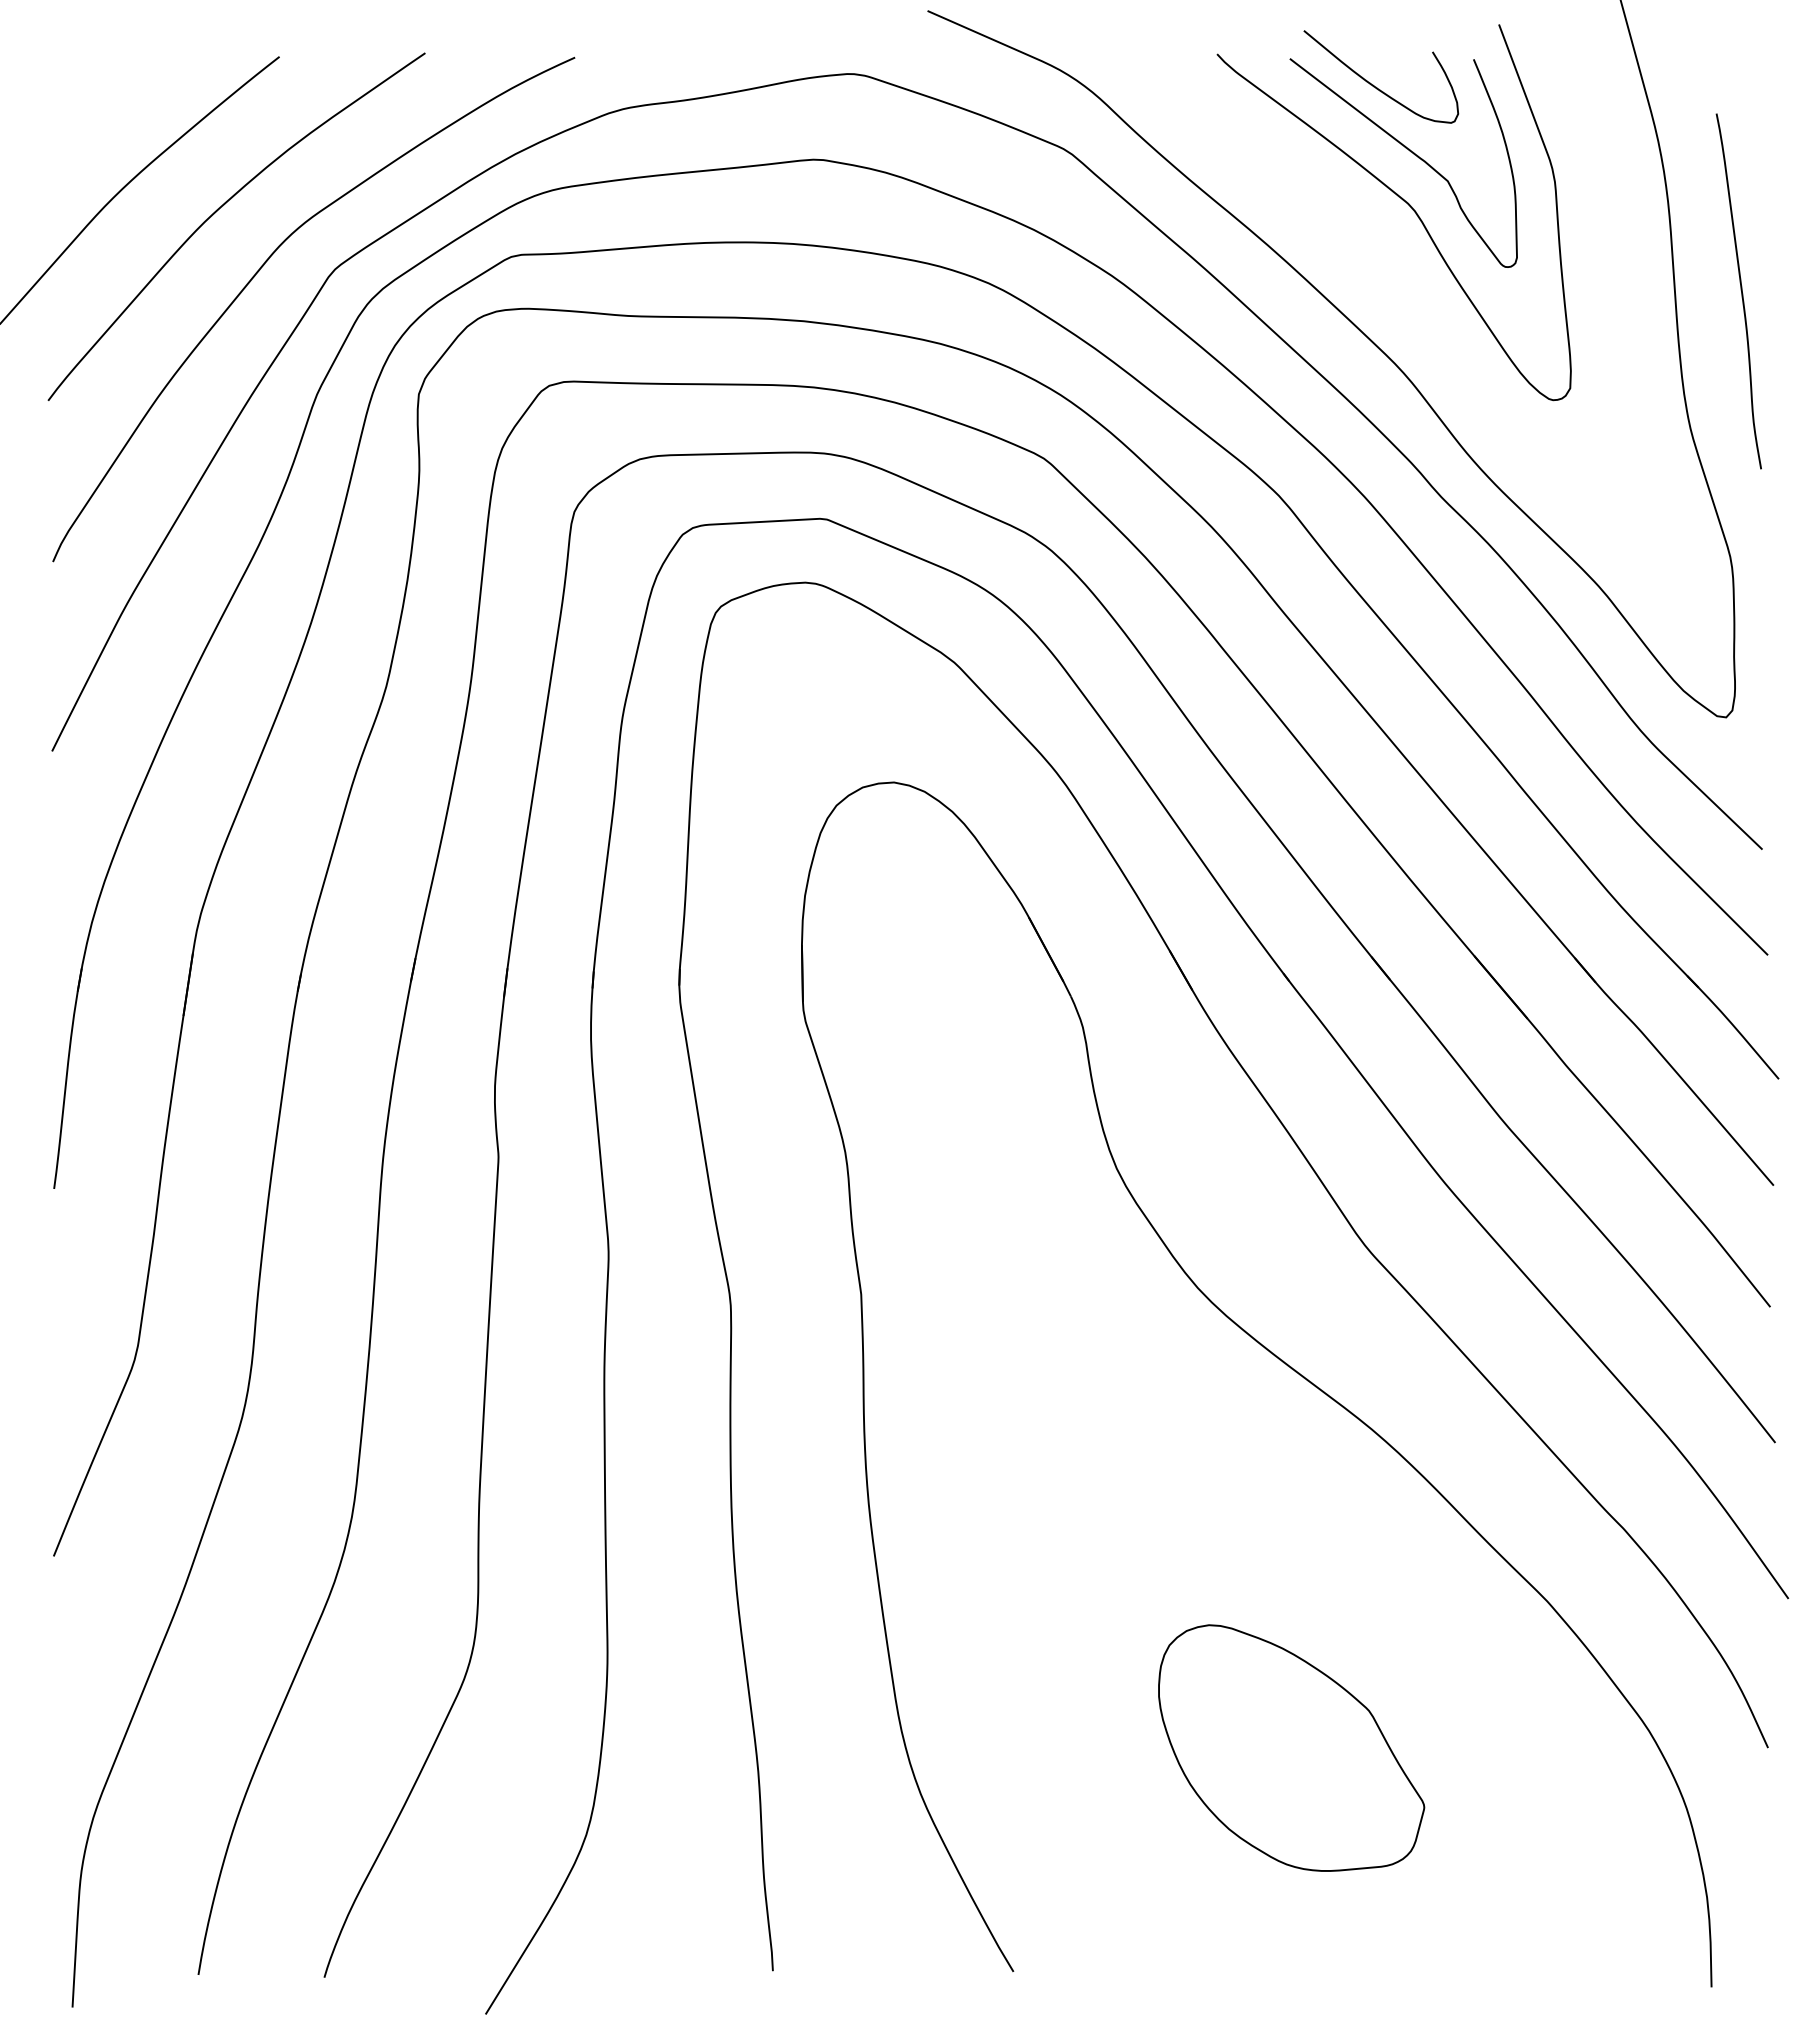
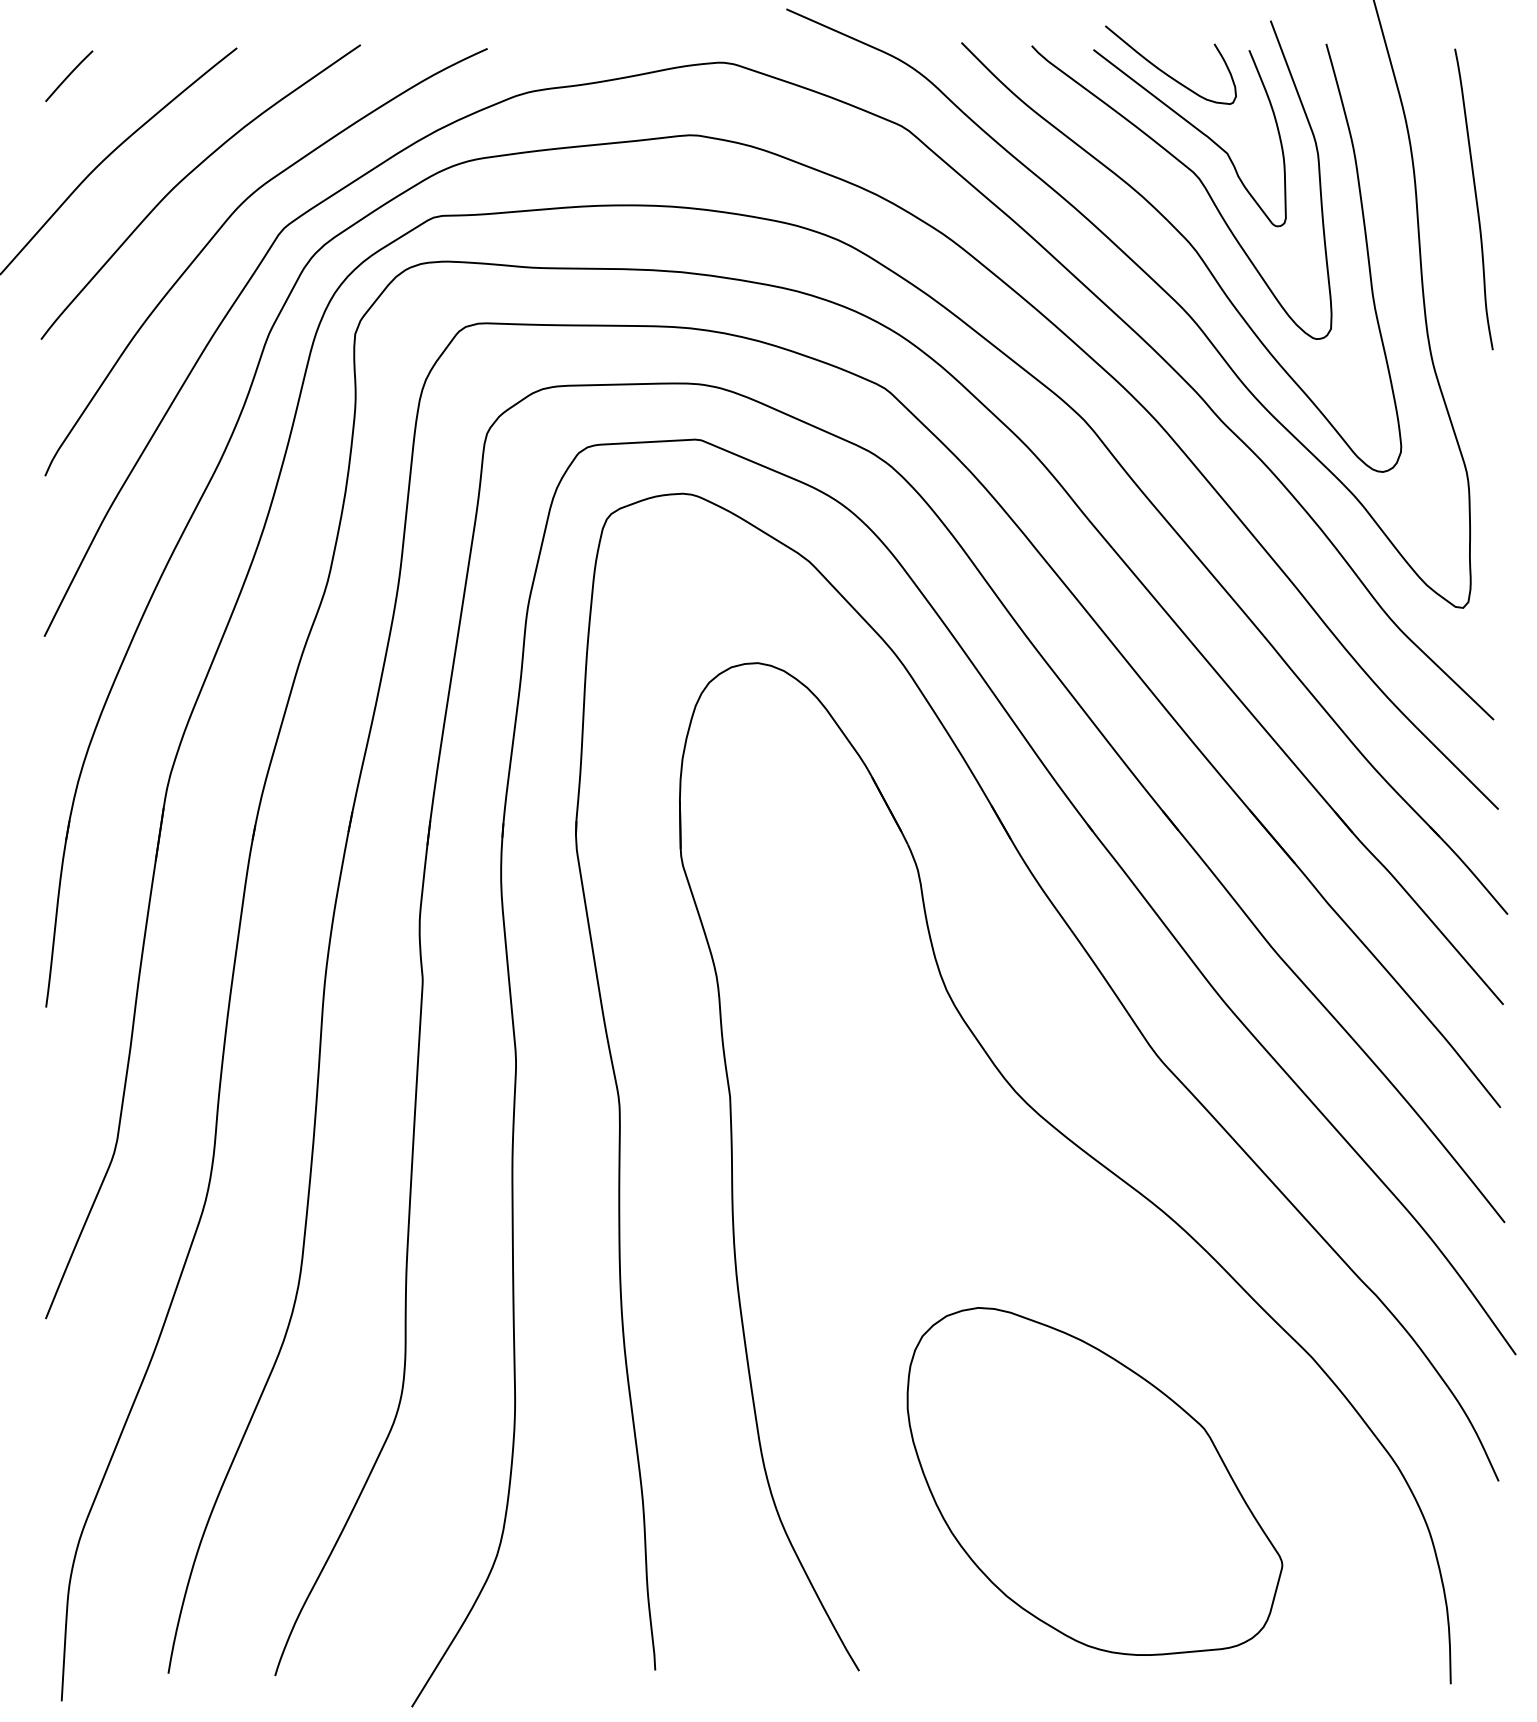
line: (81, 89) -> (69, 75), added
curve: (1740, 290) -> (1475, 198), moved
curve: (1405, 291) -> (1191, 246), added
part: (1291, 1747) -> (1094, 1480), size x1.67

